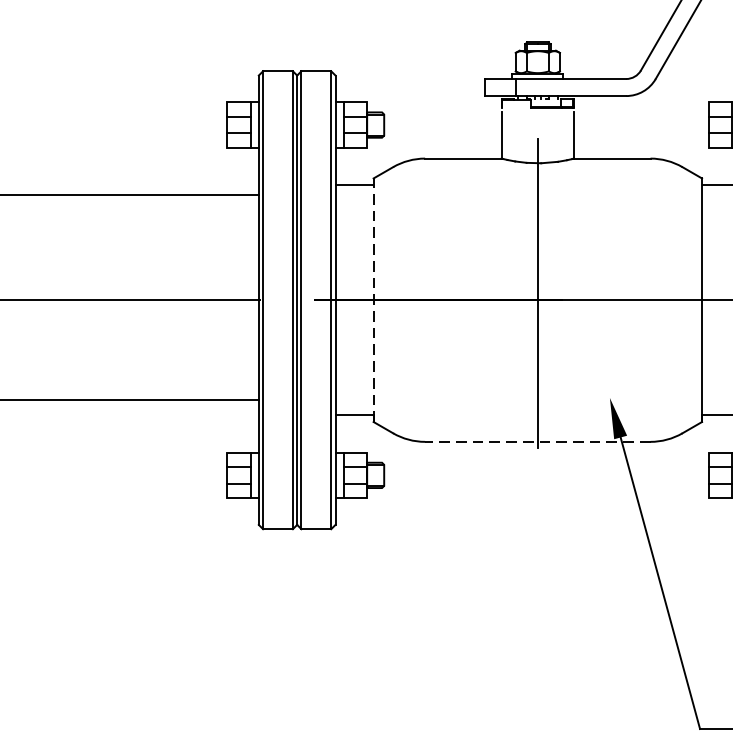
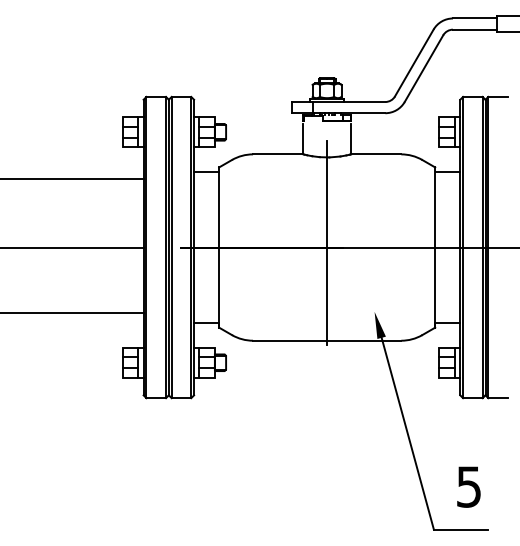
line: (374, 300) -> (219, 247), dashed -> solid
line: (536, 441) -> (326, 340), dashed -> solid

